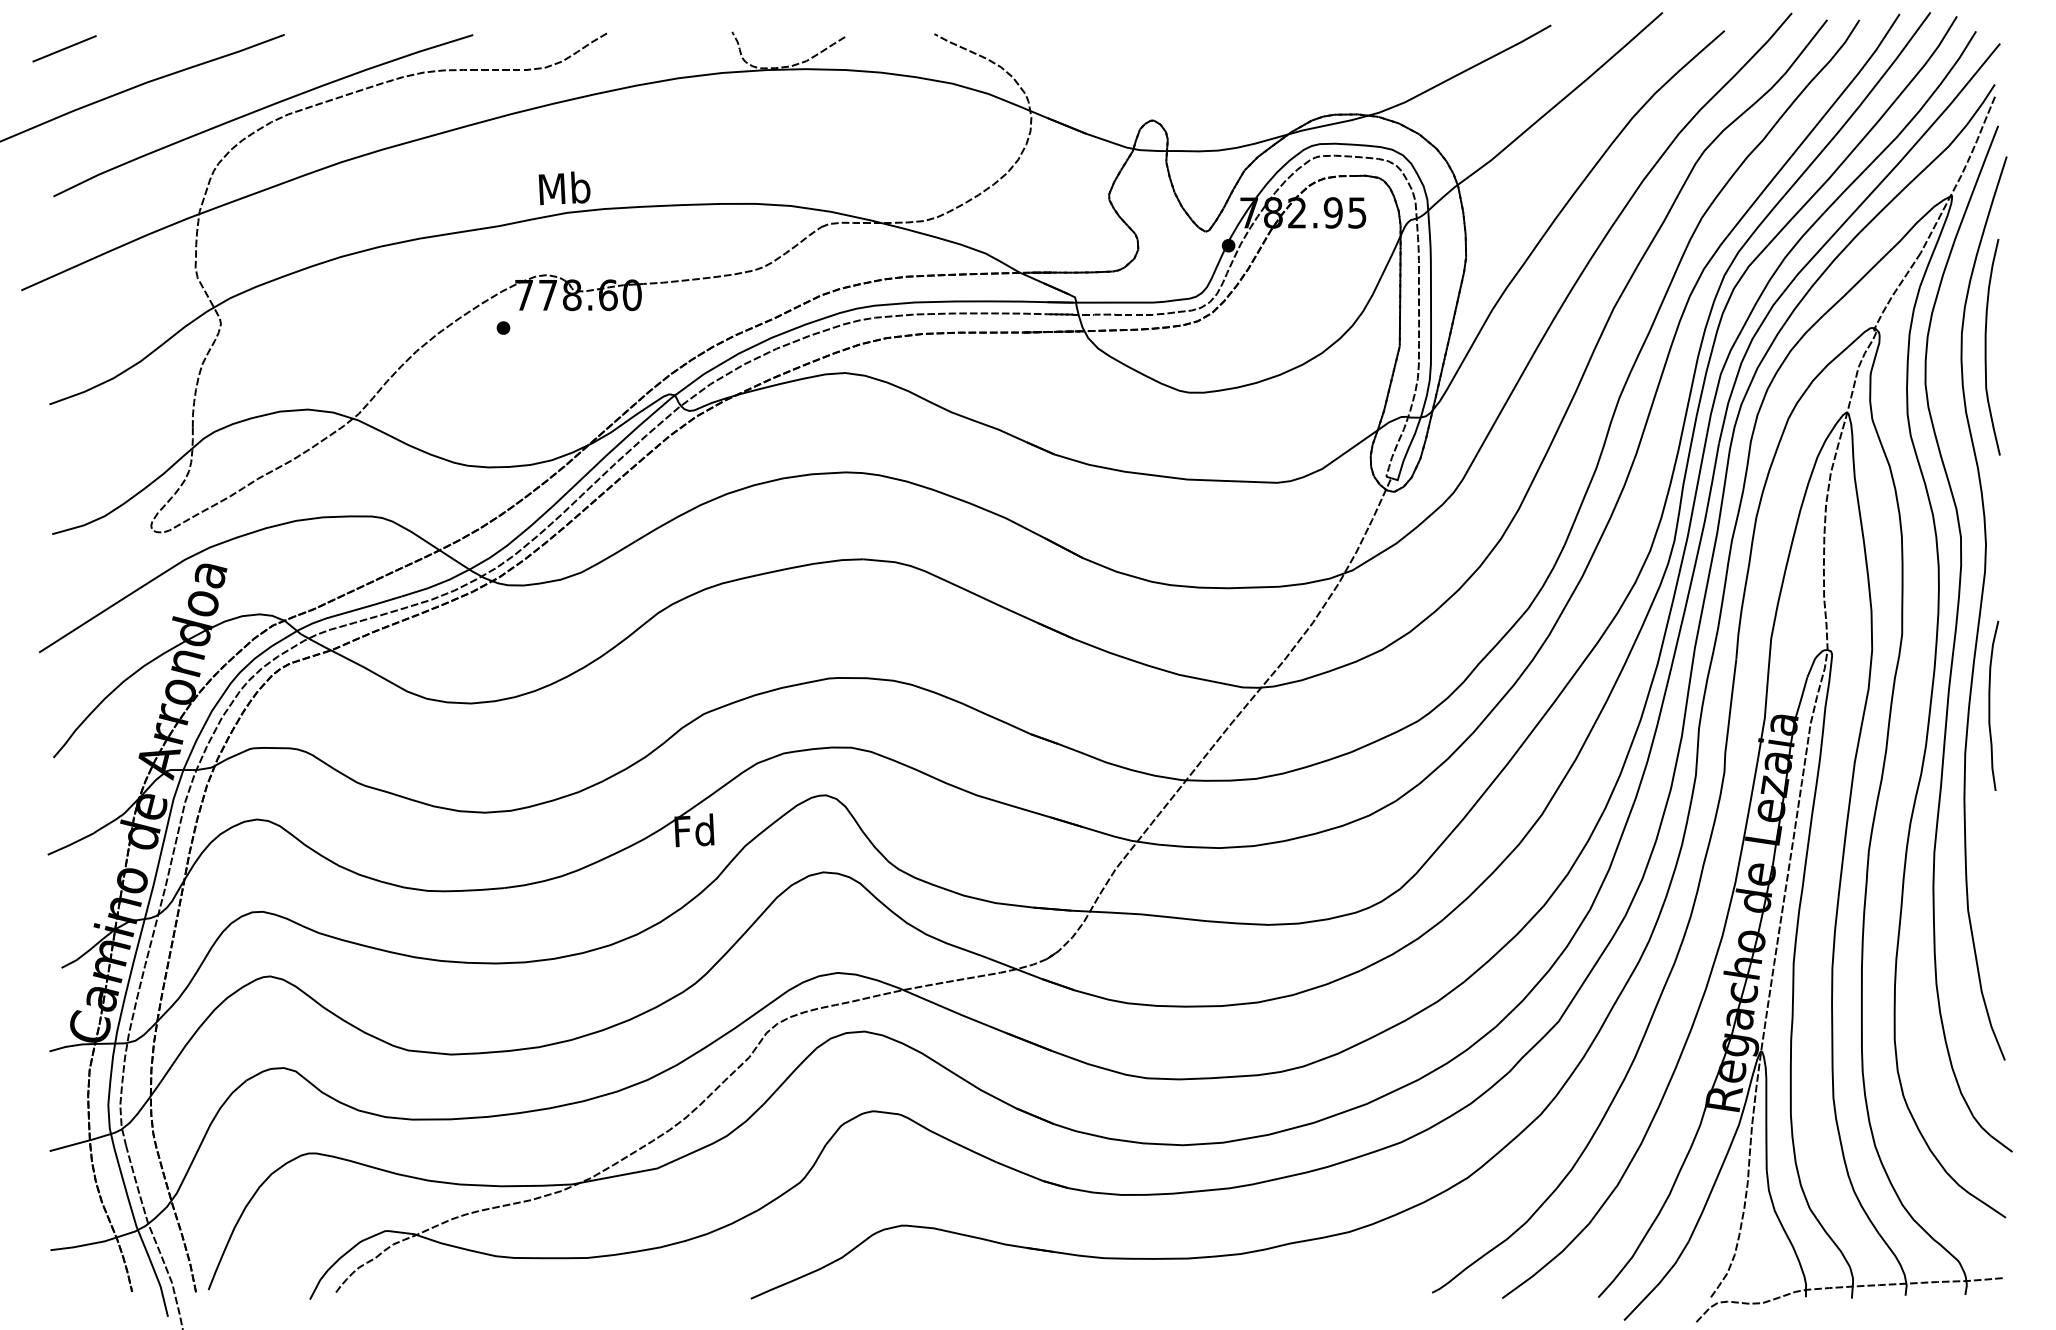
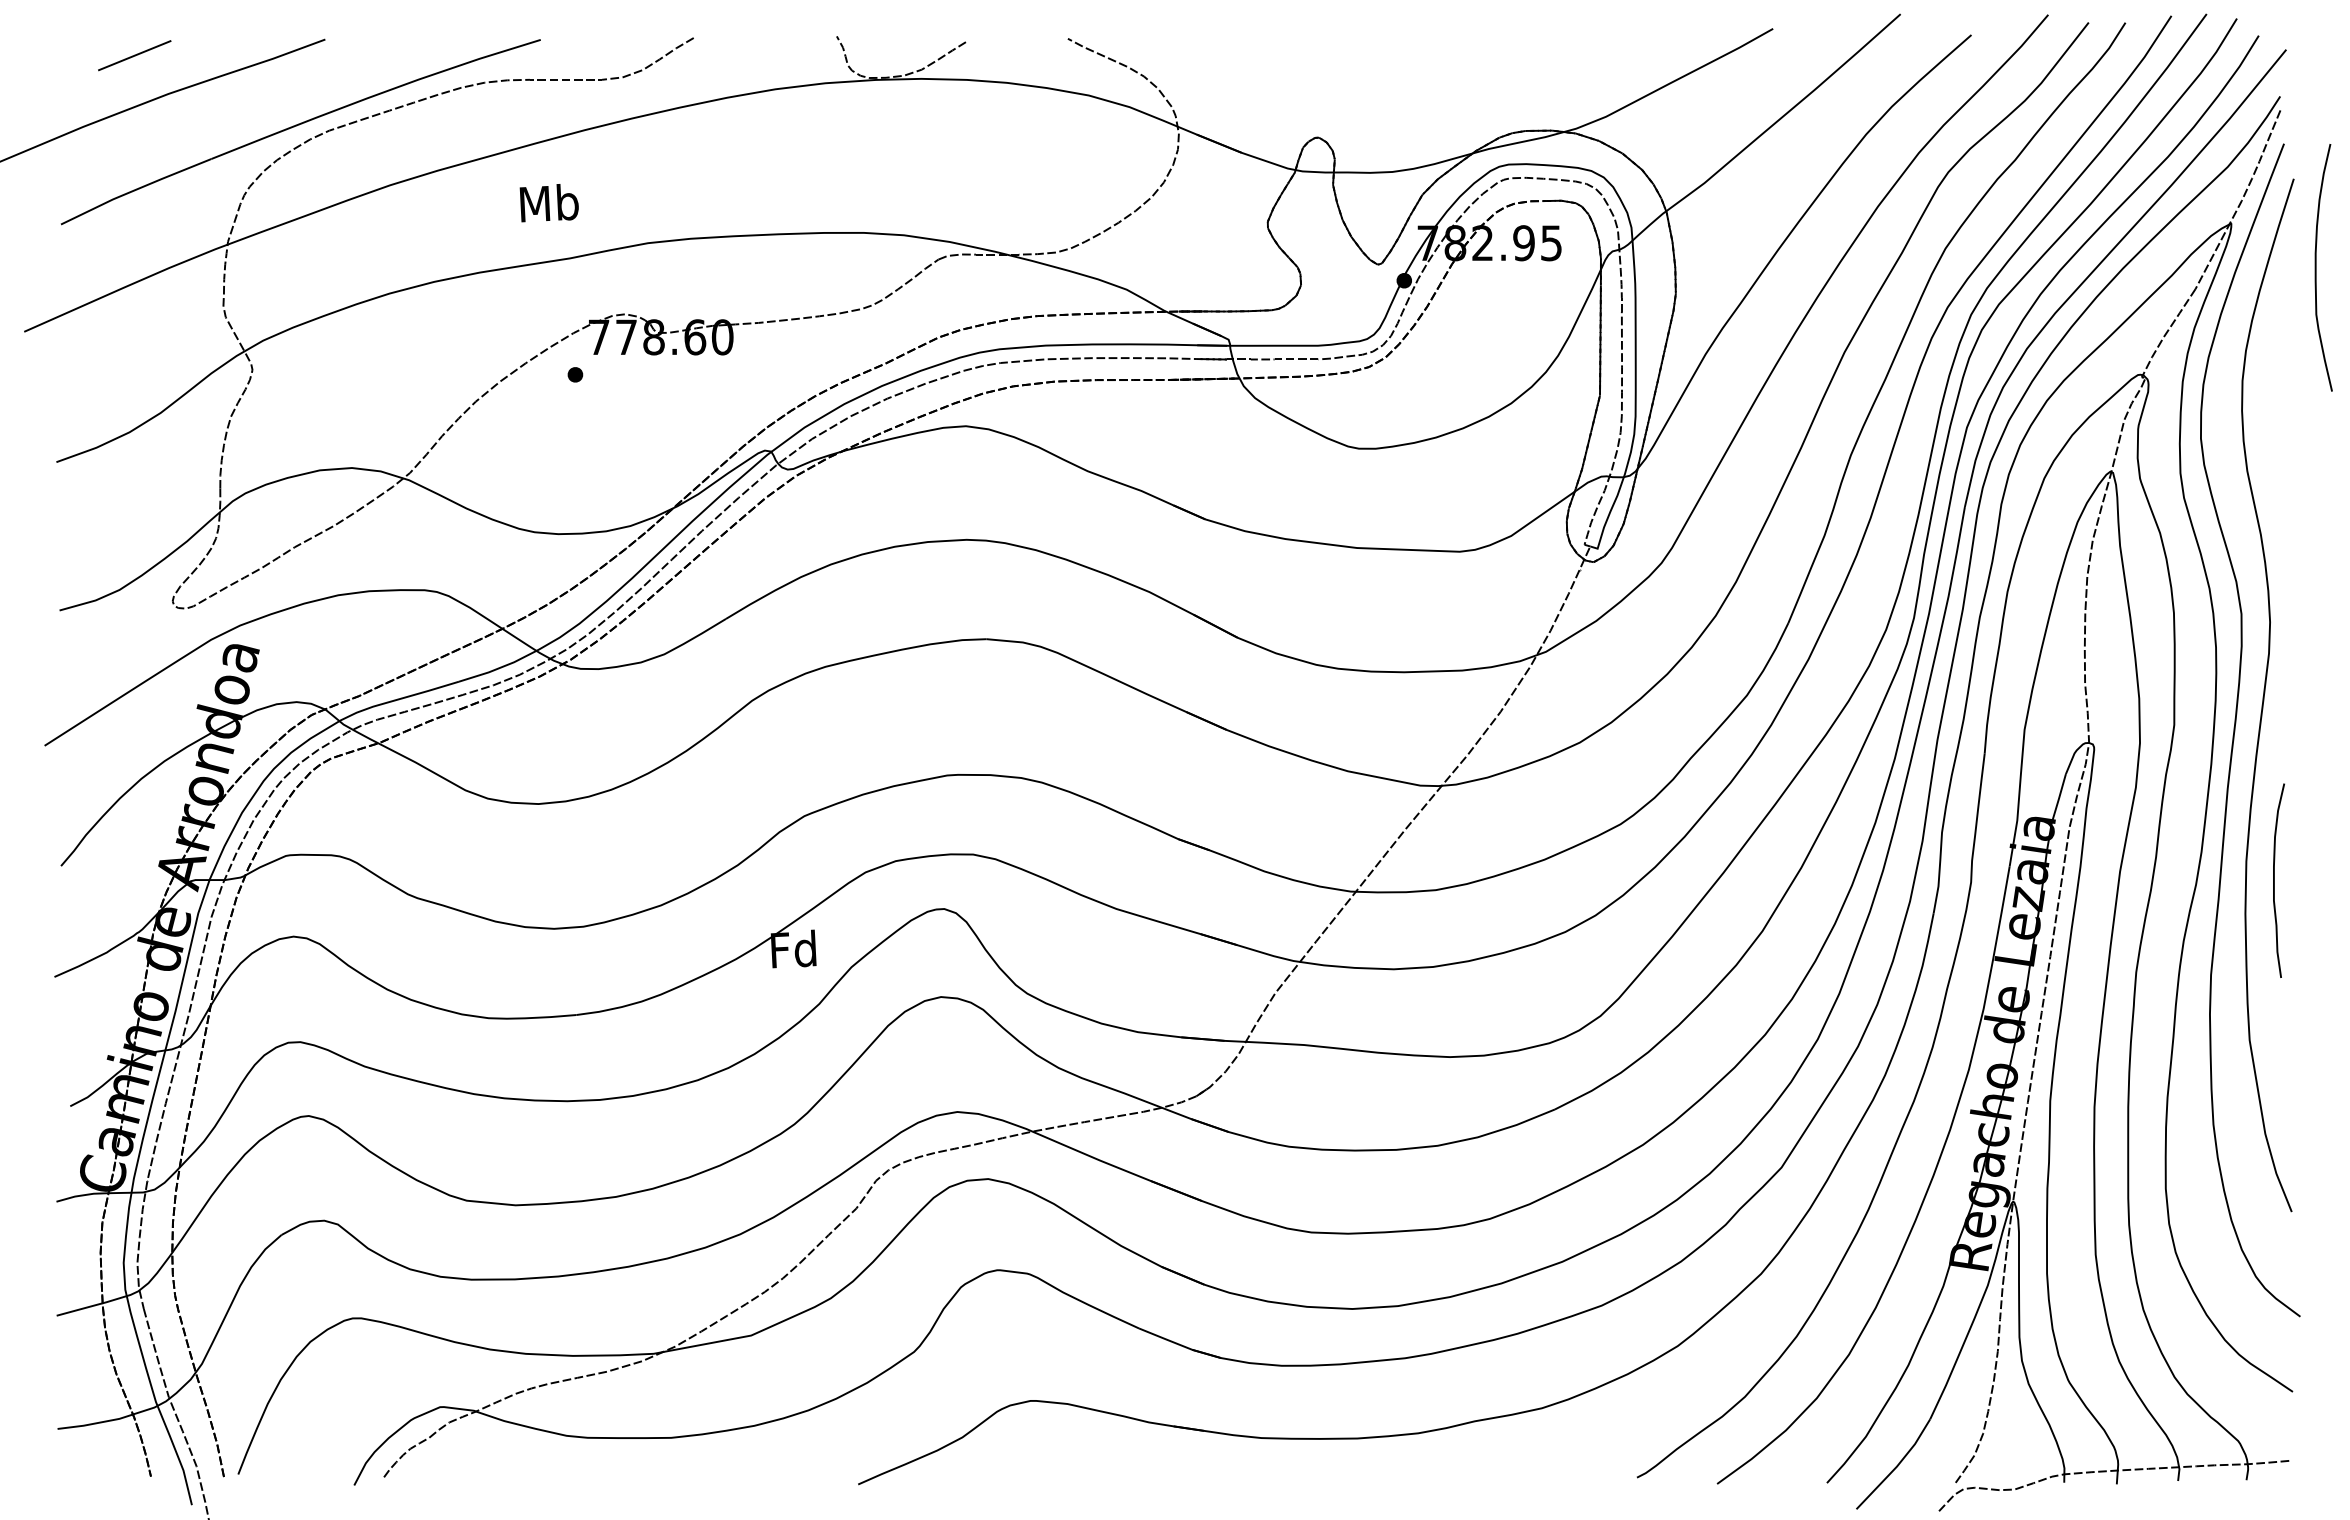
line: (64, 48) -> (134, 55), moved
text: (563, 188) -> (548, 203), moved
curve: (1986, 347) -> (2316, 267), moved
curve: (1989, 705) -> (2274, 880), moved

